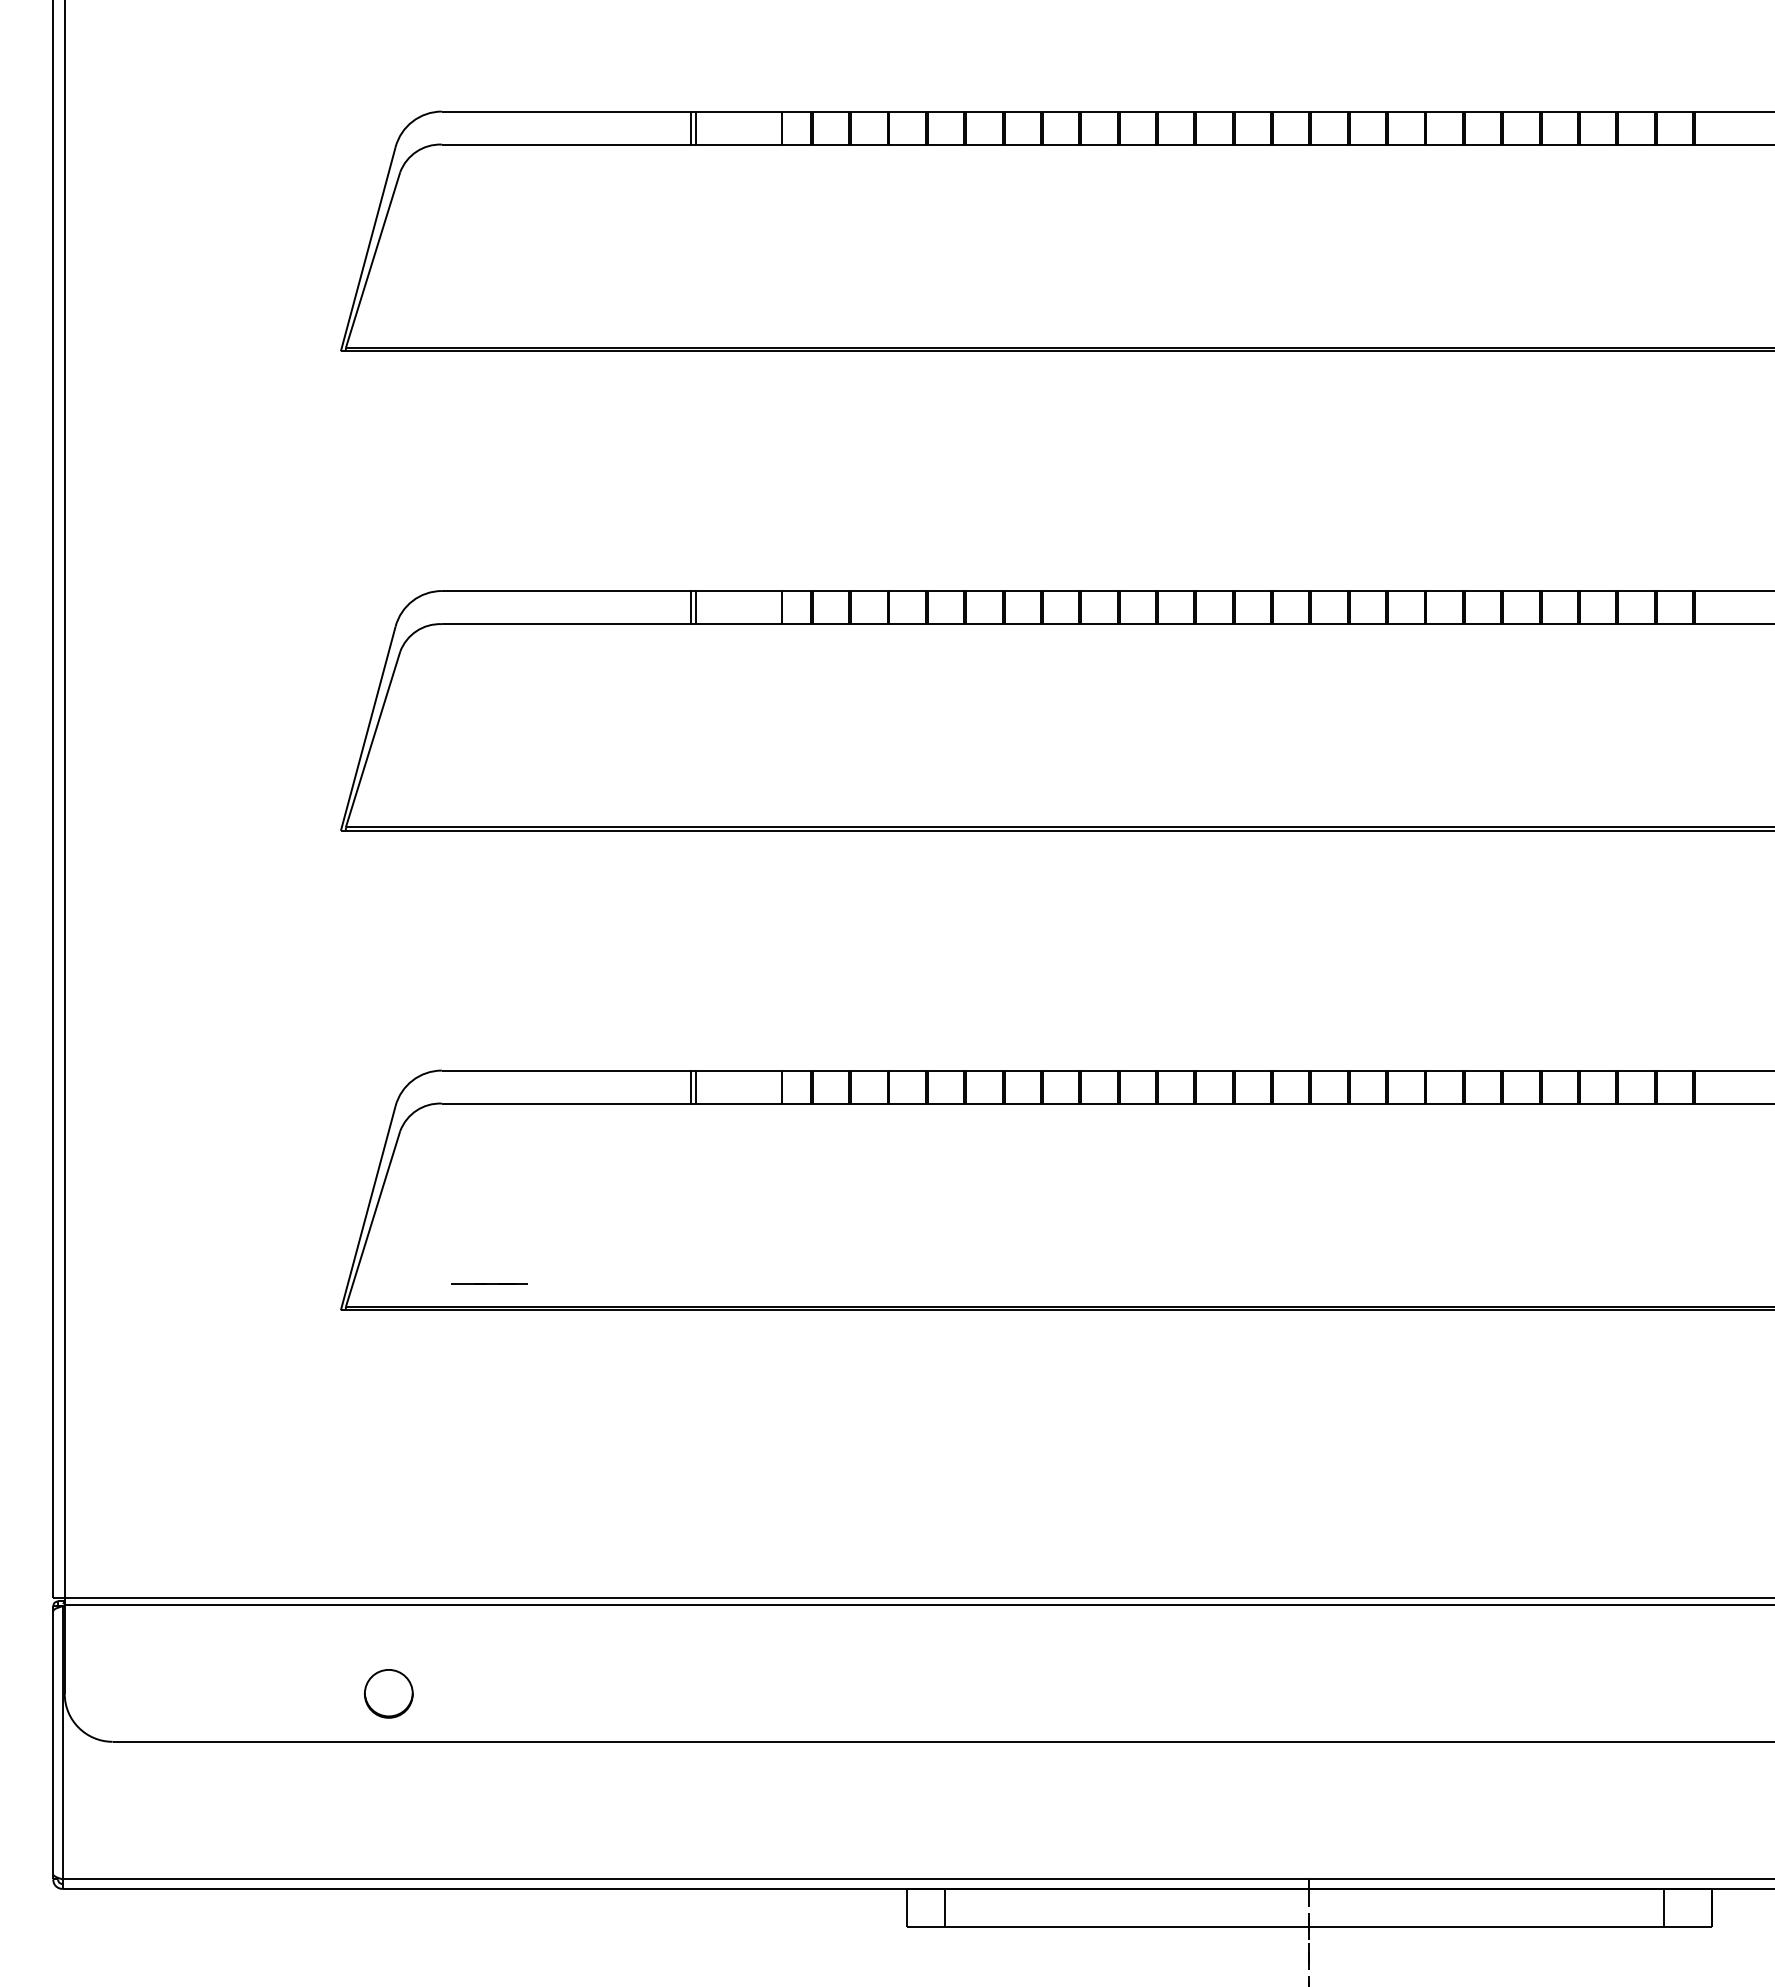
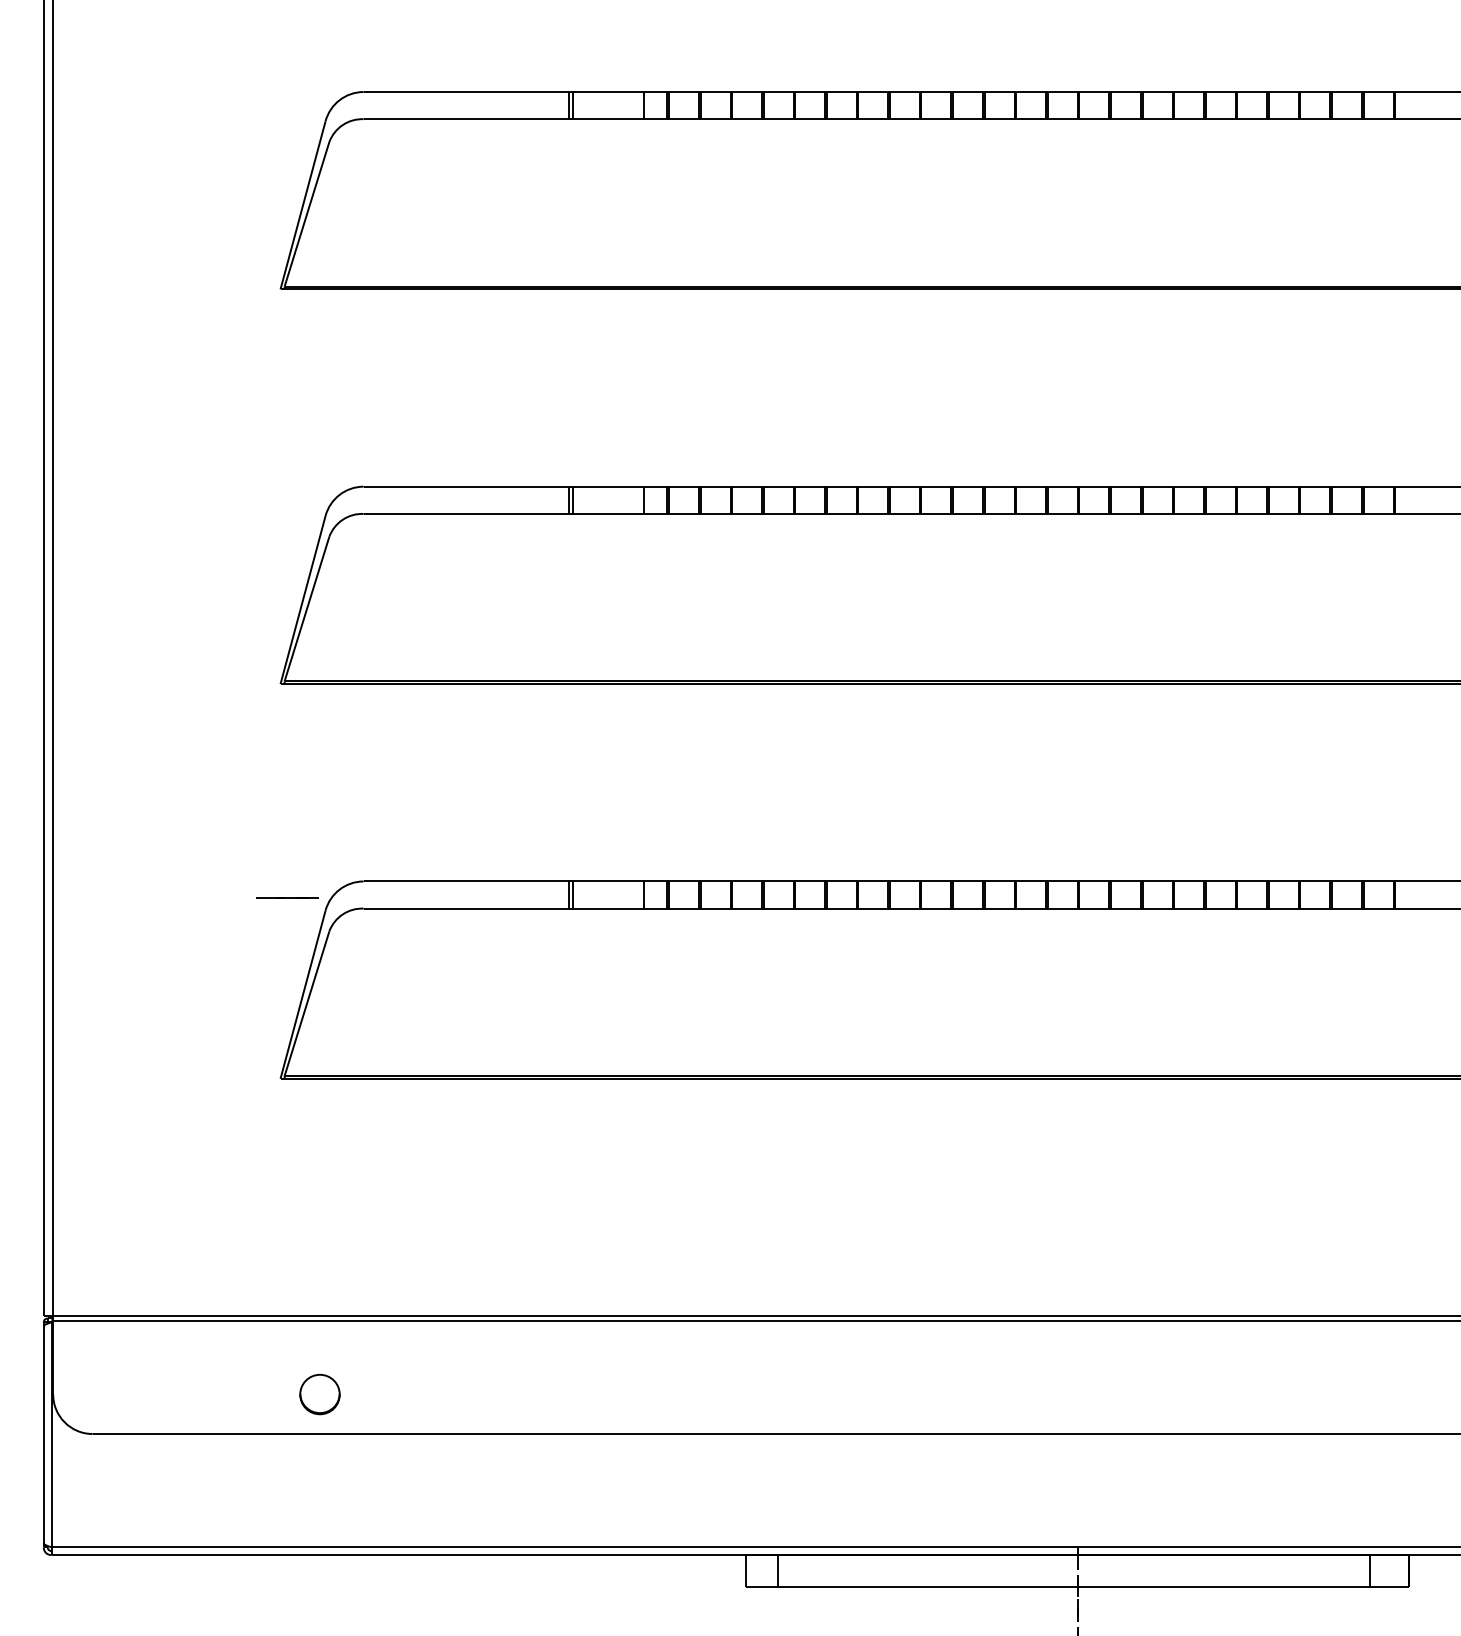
line: (489, 1283) -> (287, 897), moved

